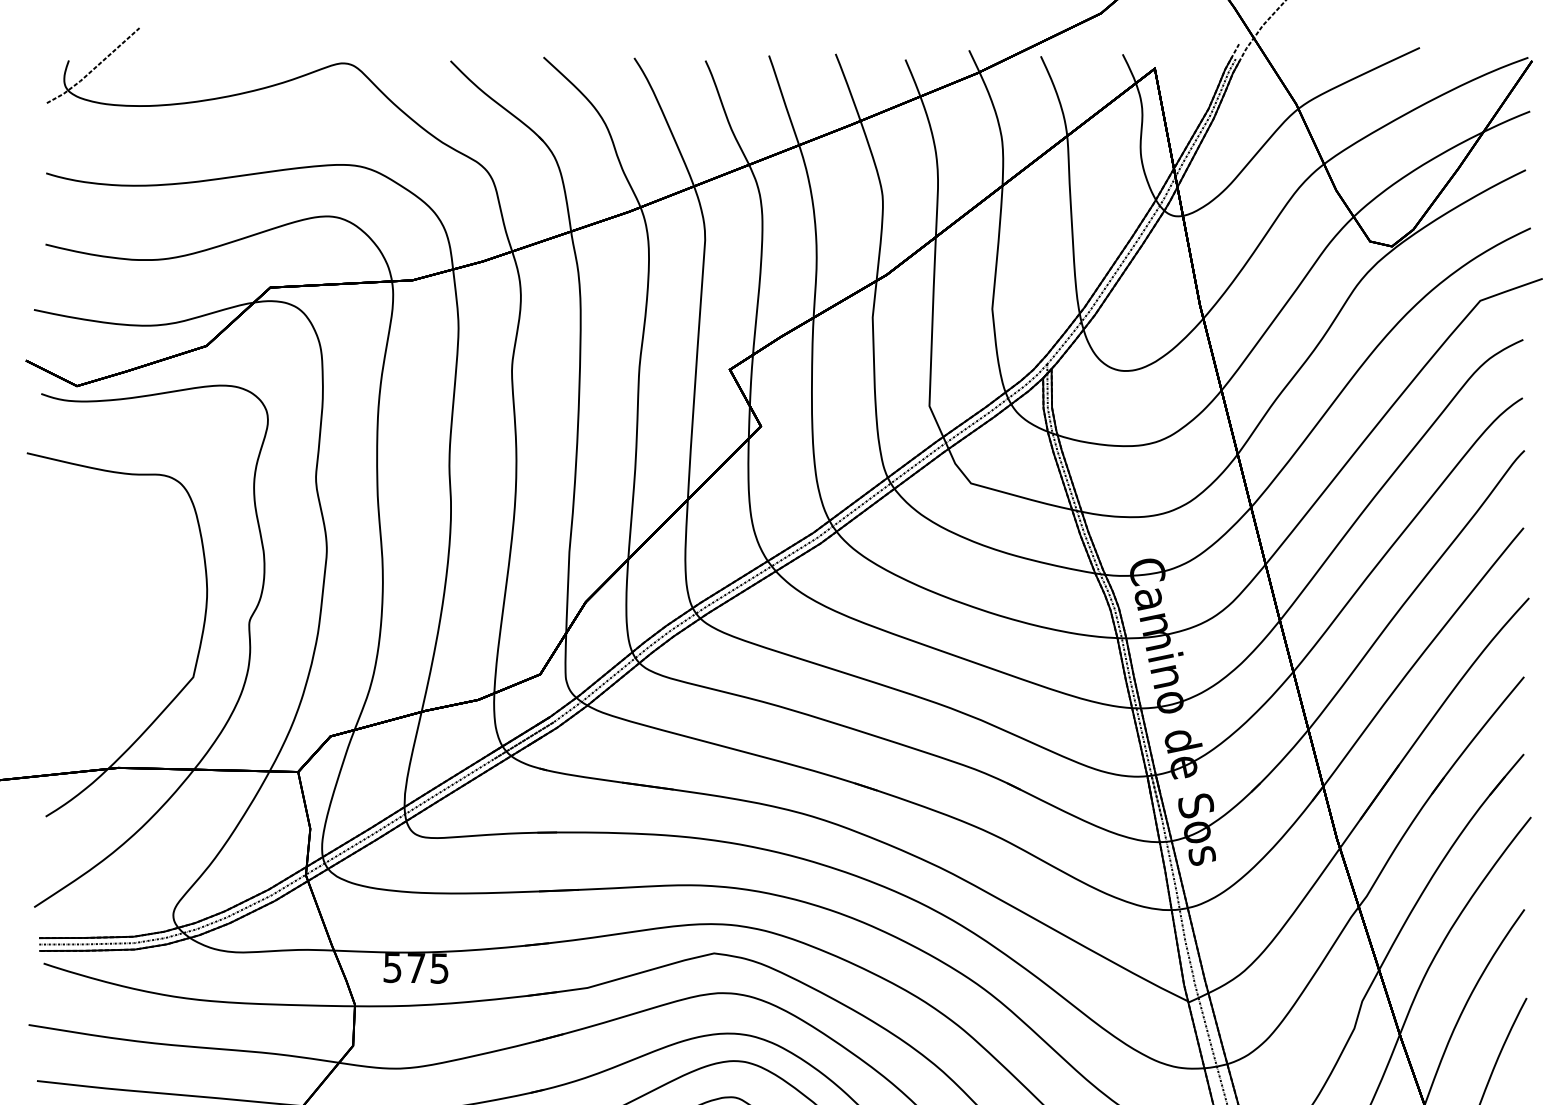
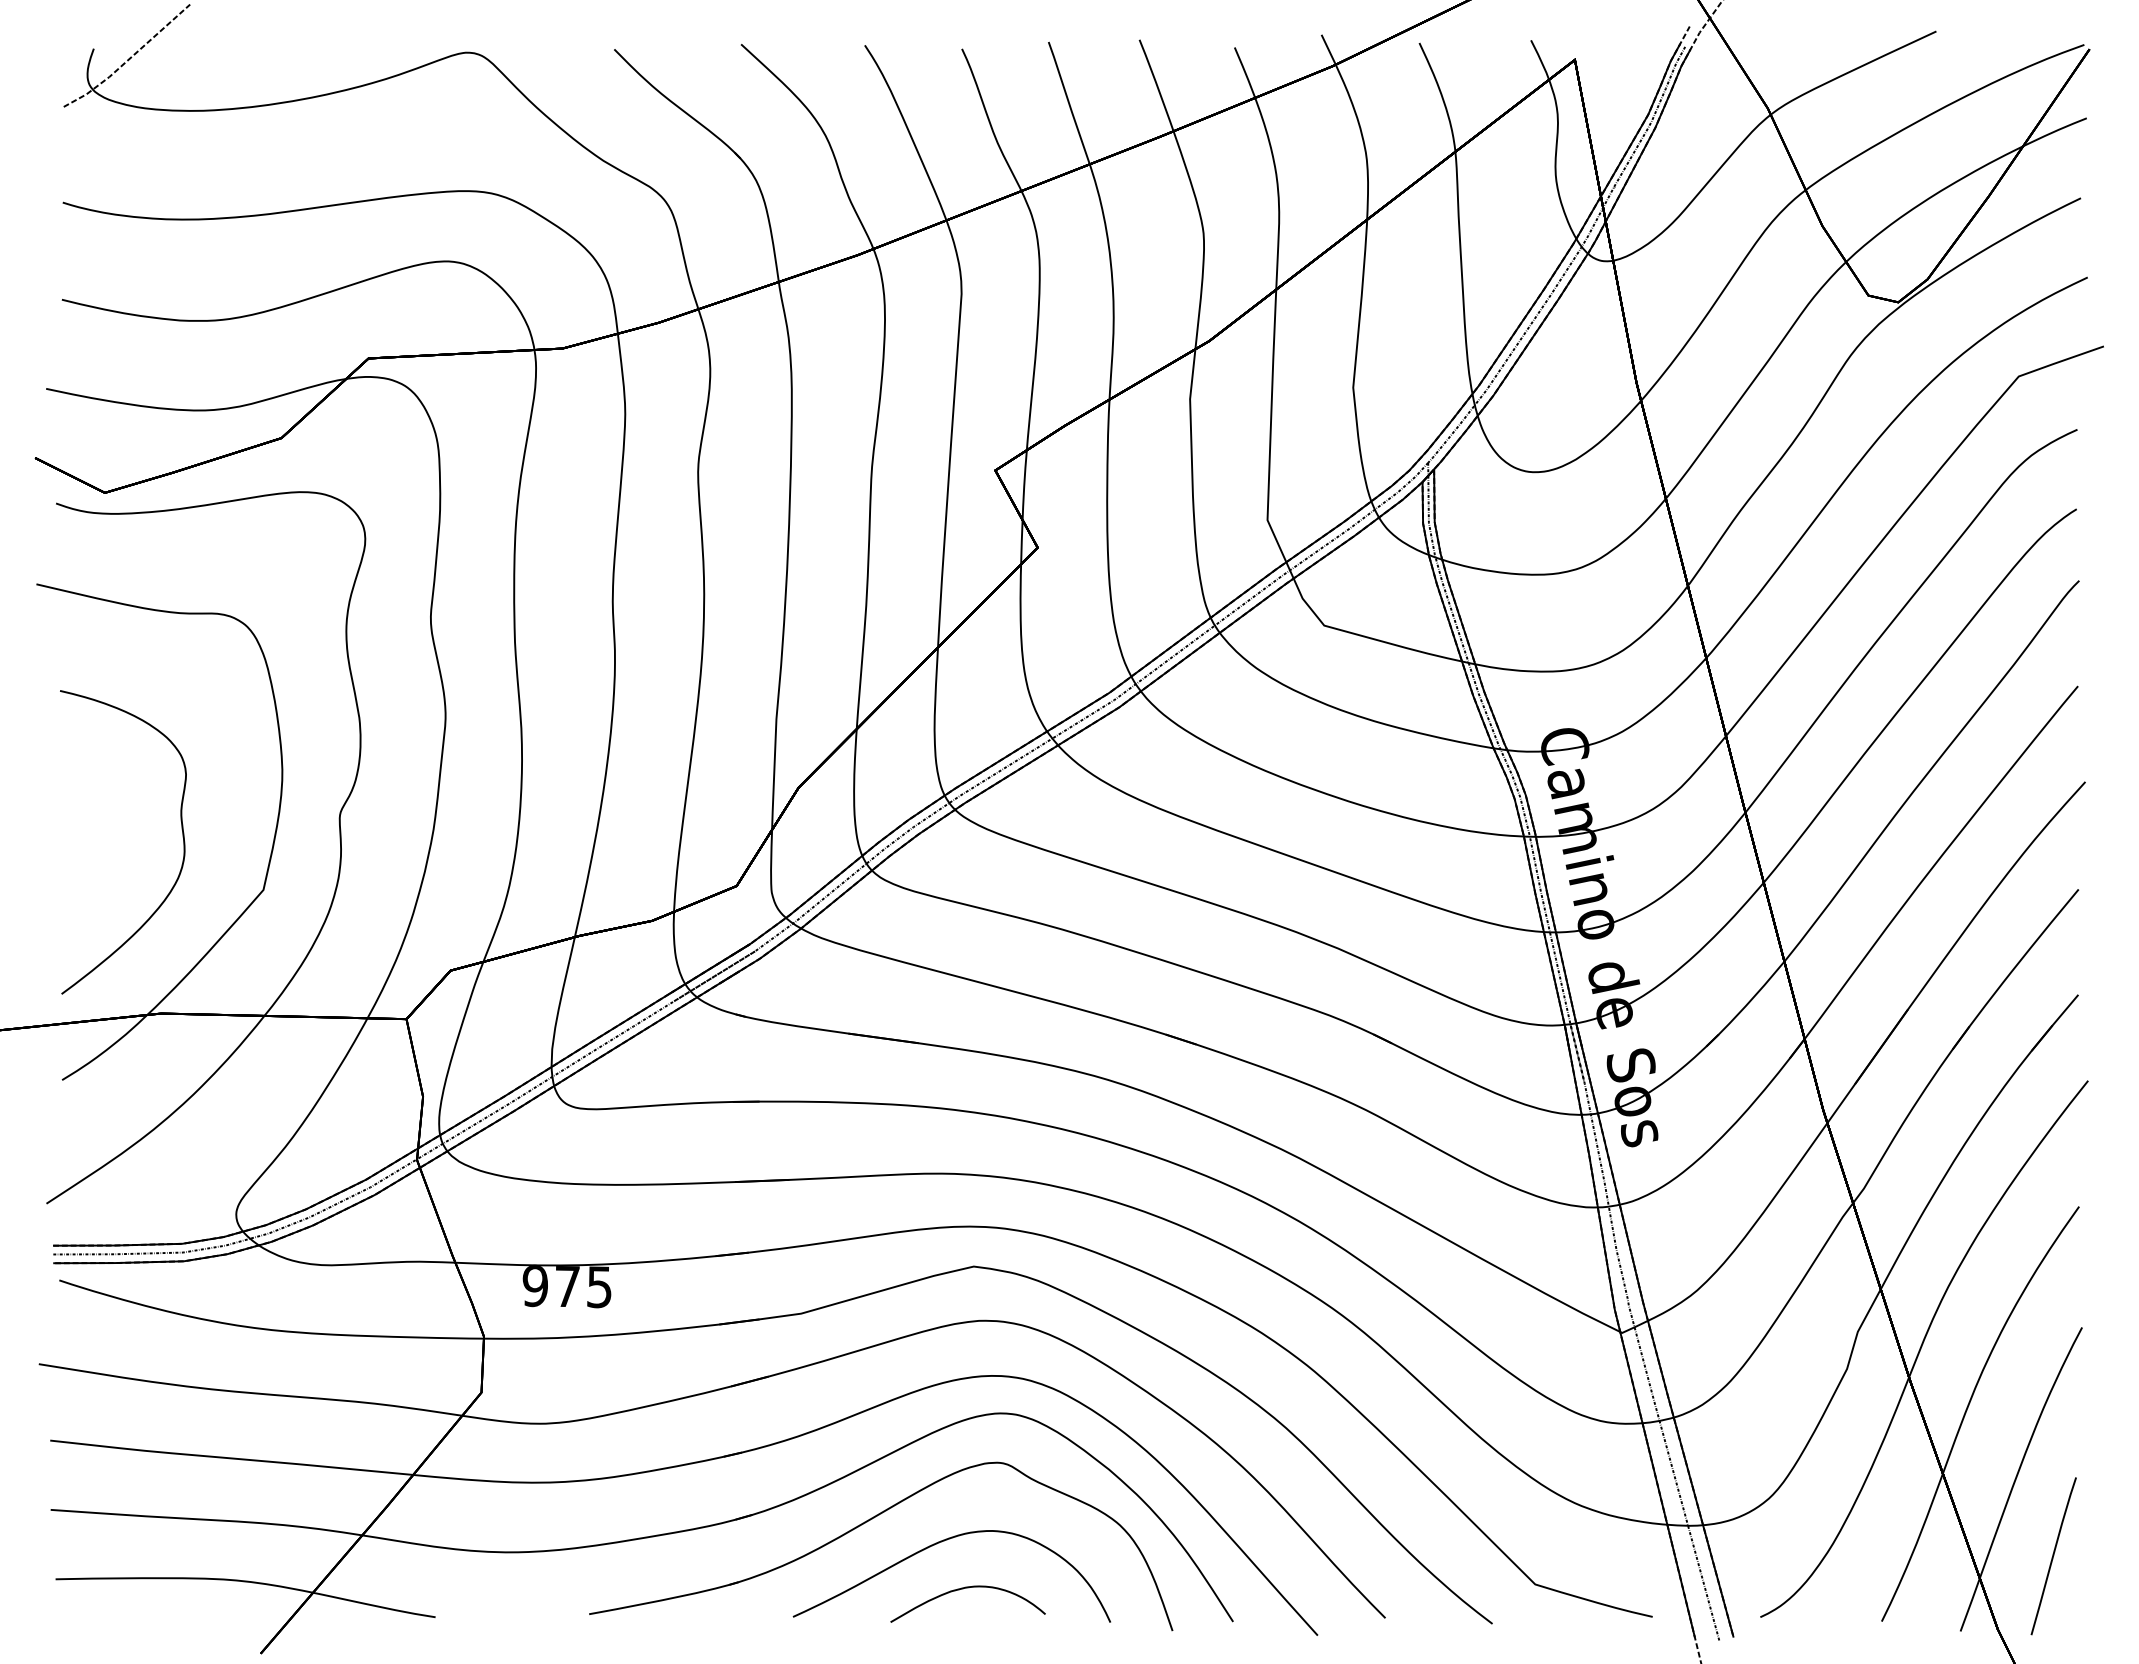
curve: (133, 638) -> (182, 837), added
text: (392, 968) -> (534, 1286), 575 -> 975

